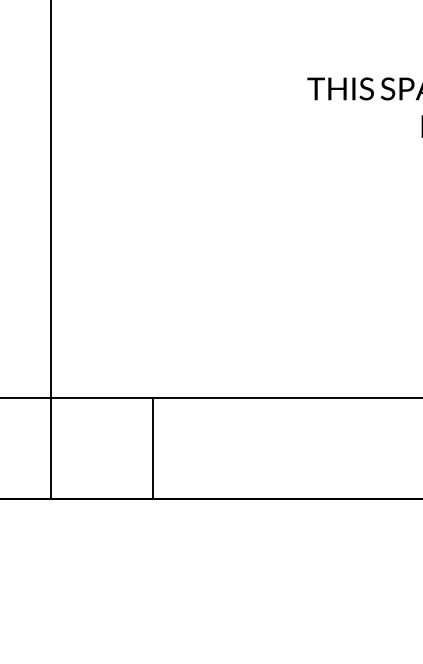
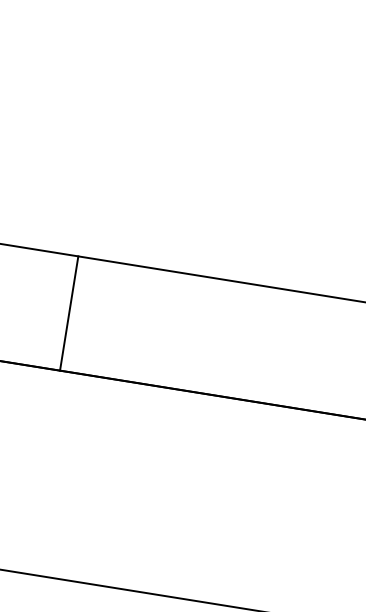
line: (152, 448) -> (68, 313), moved

